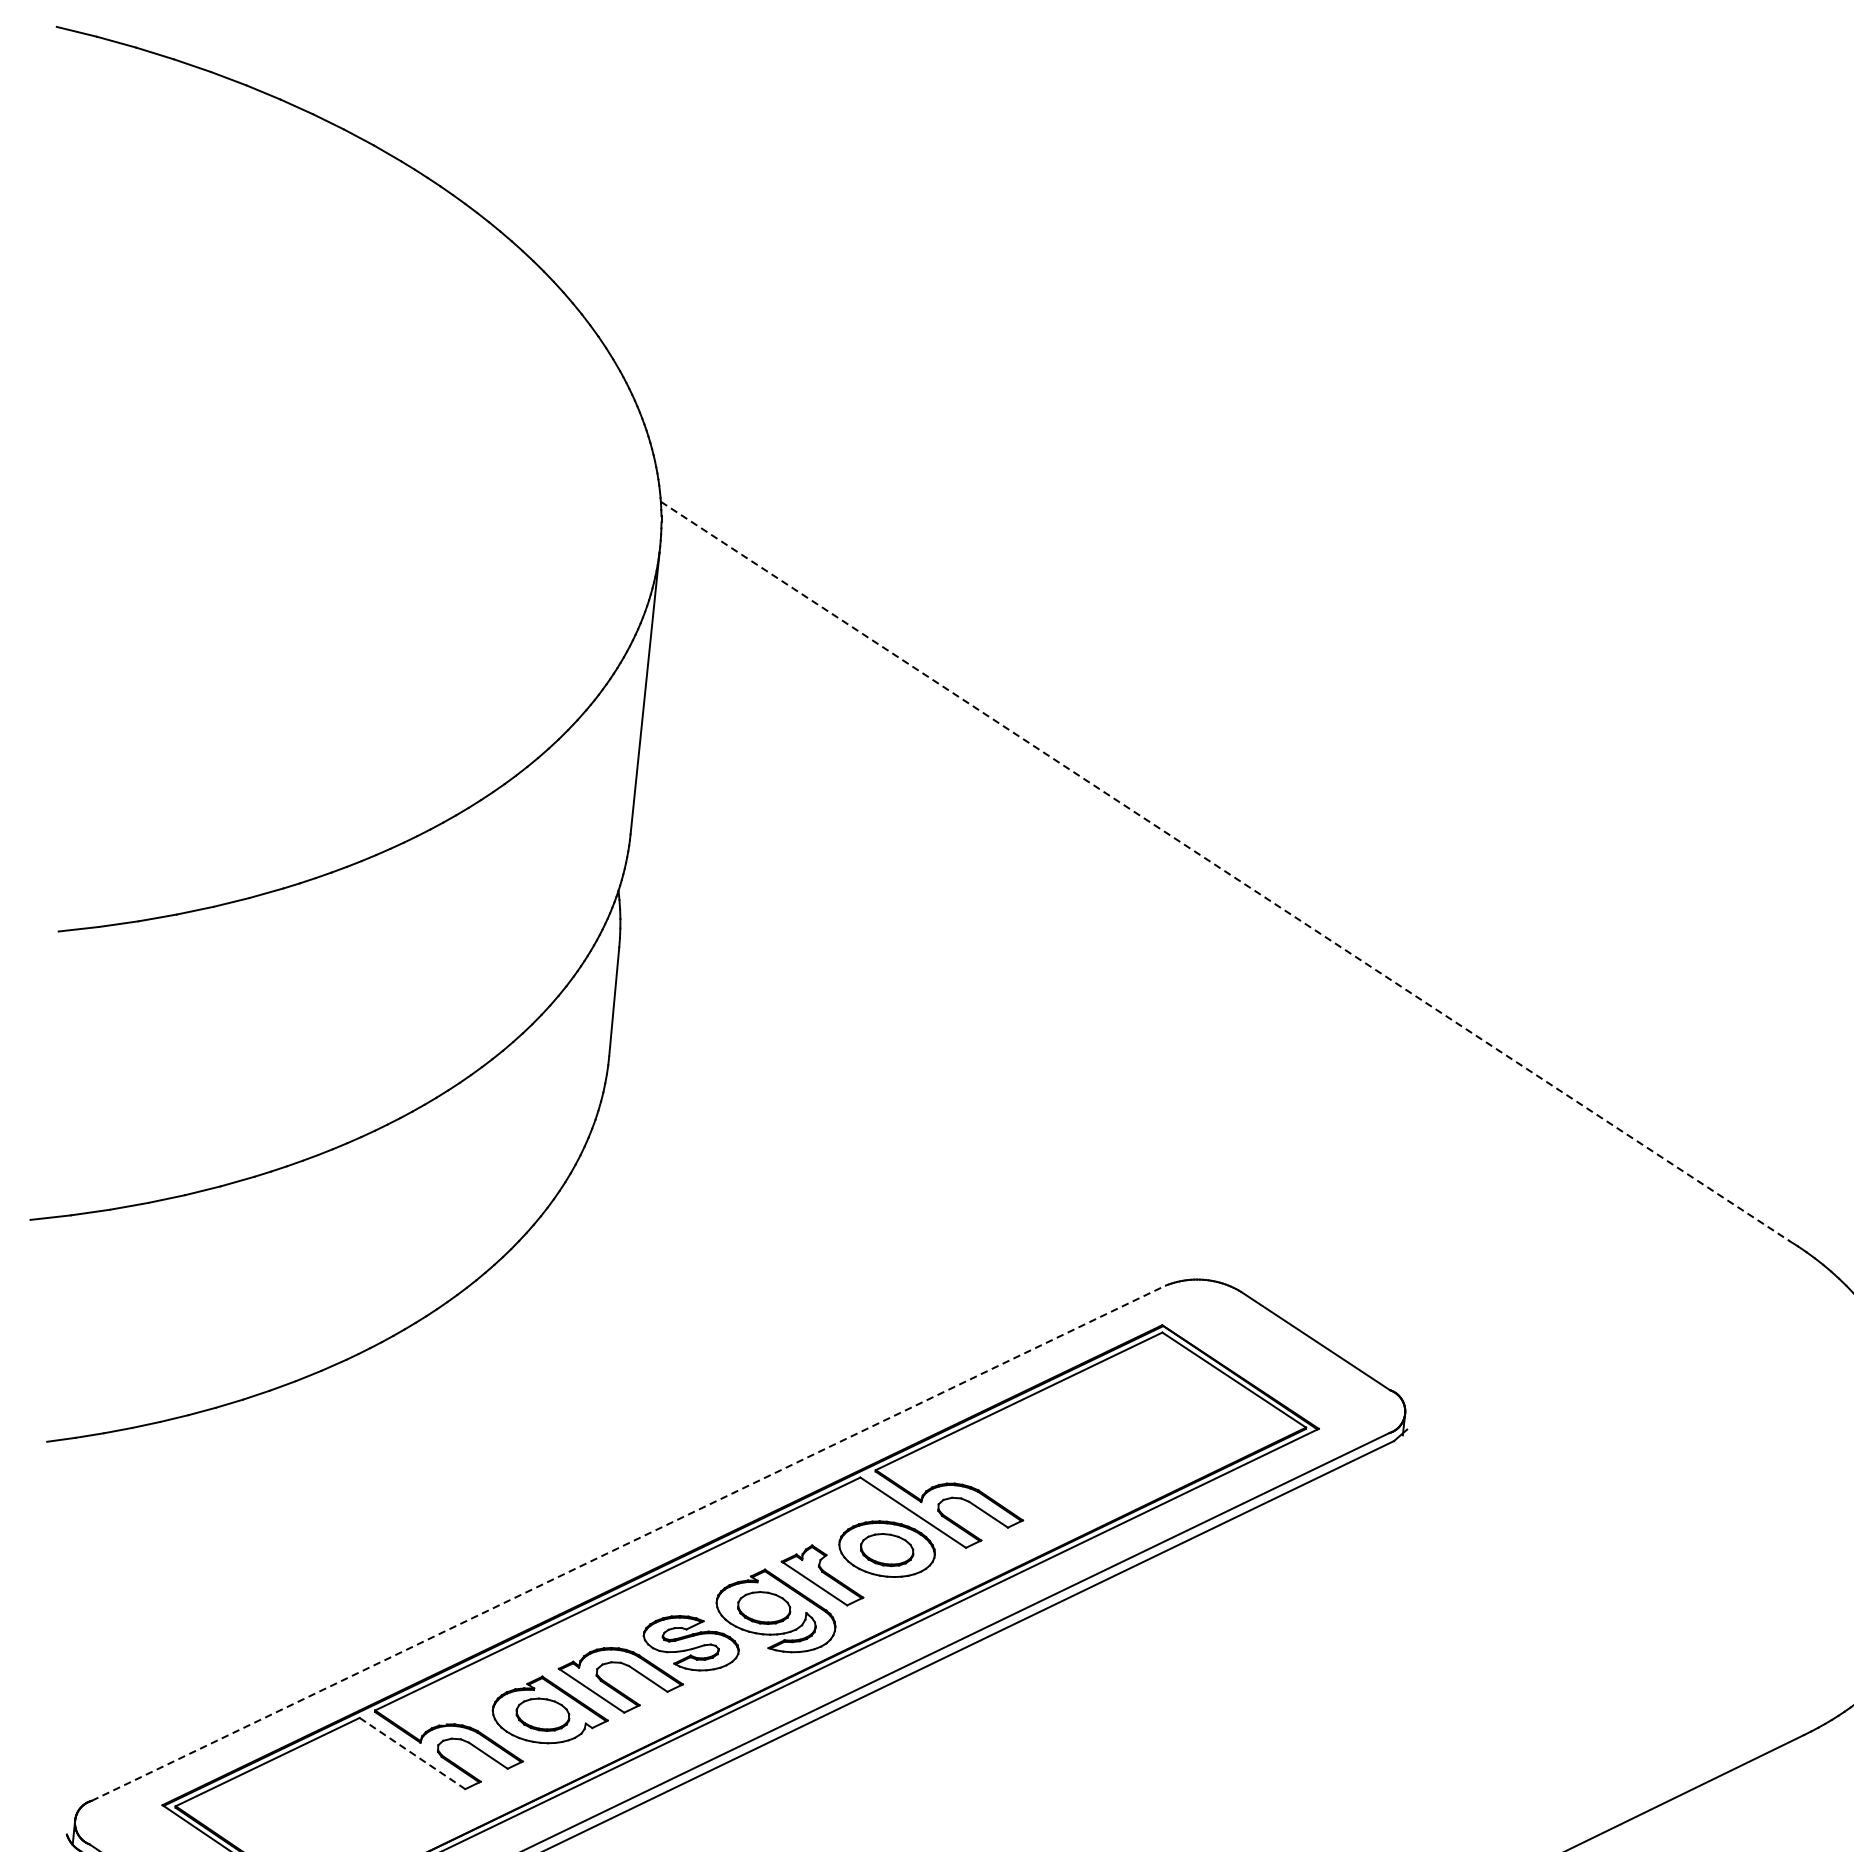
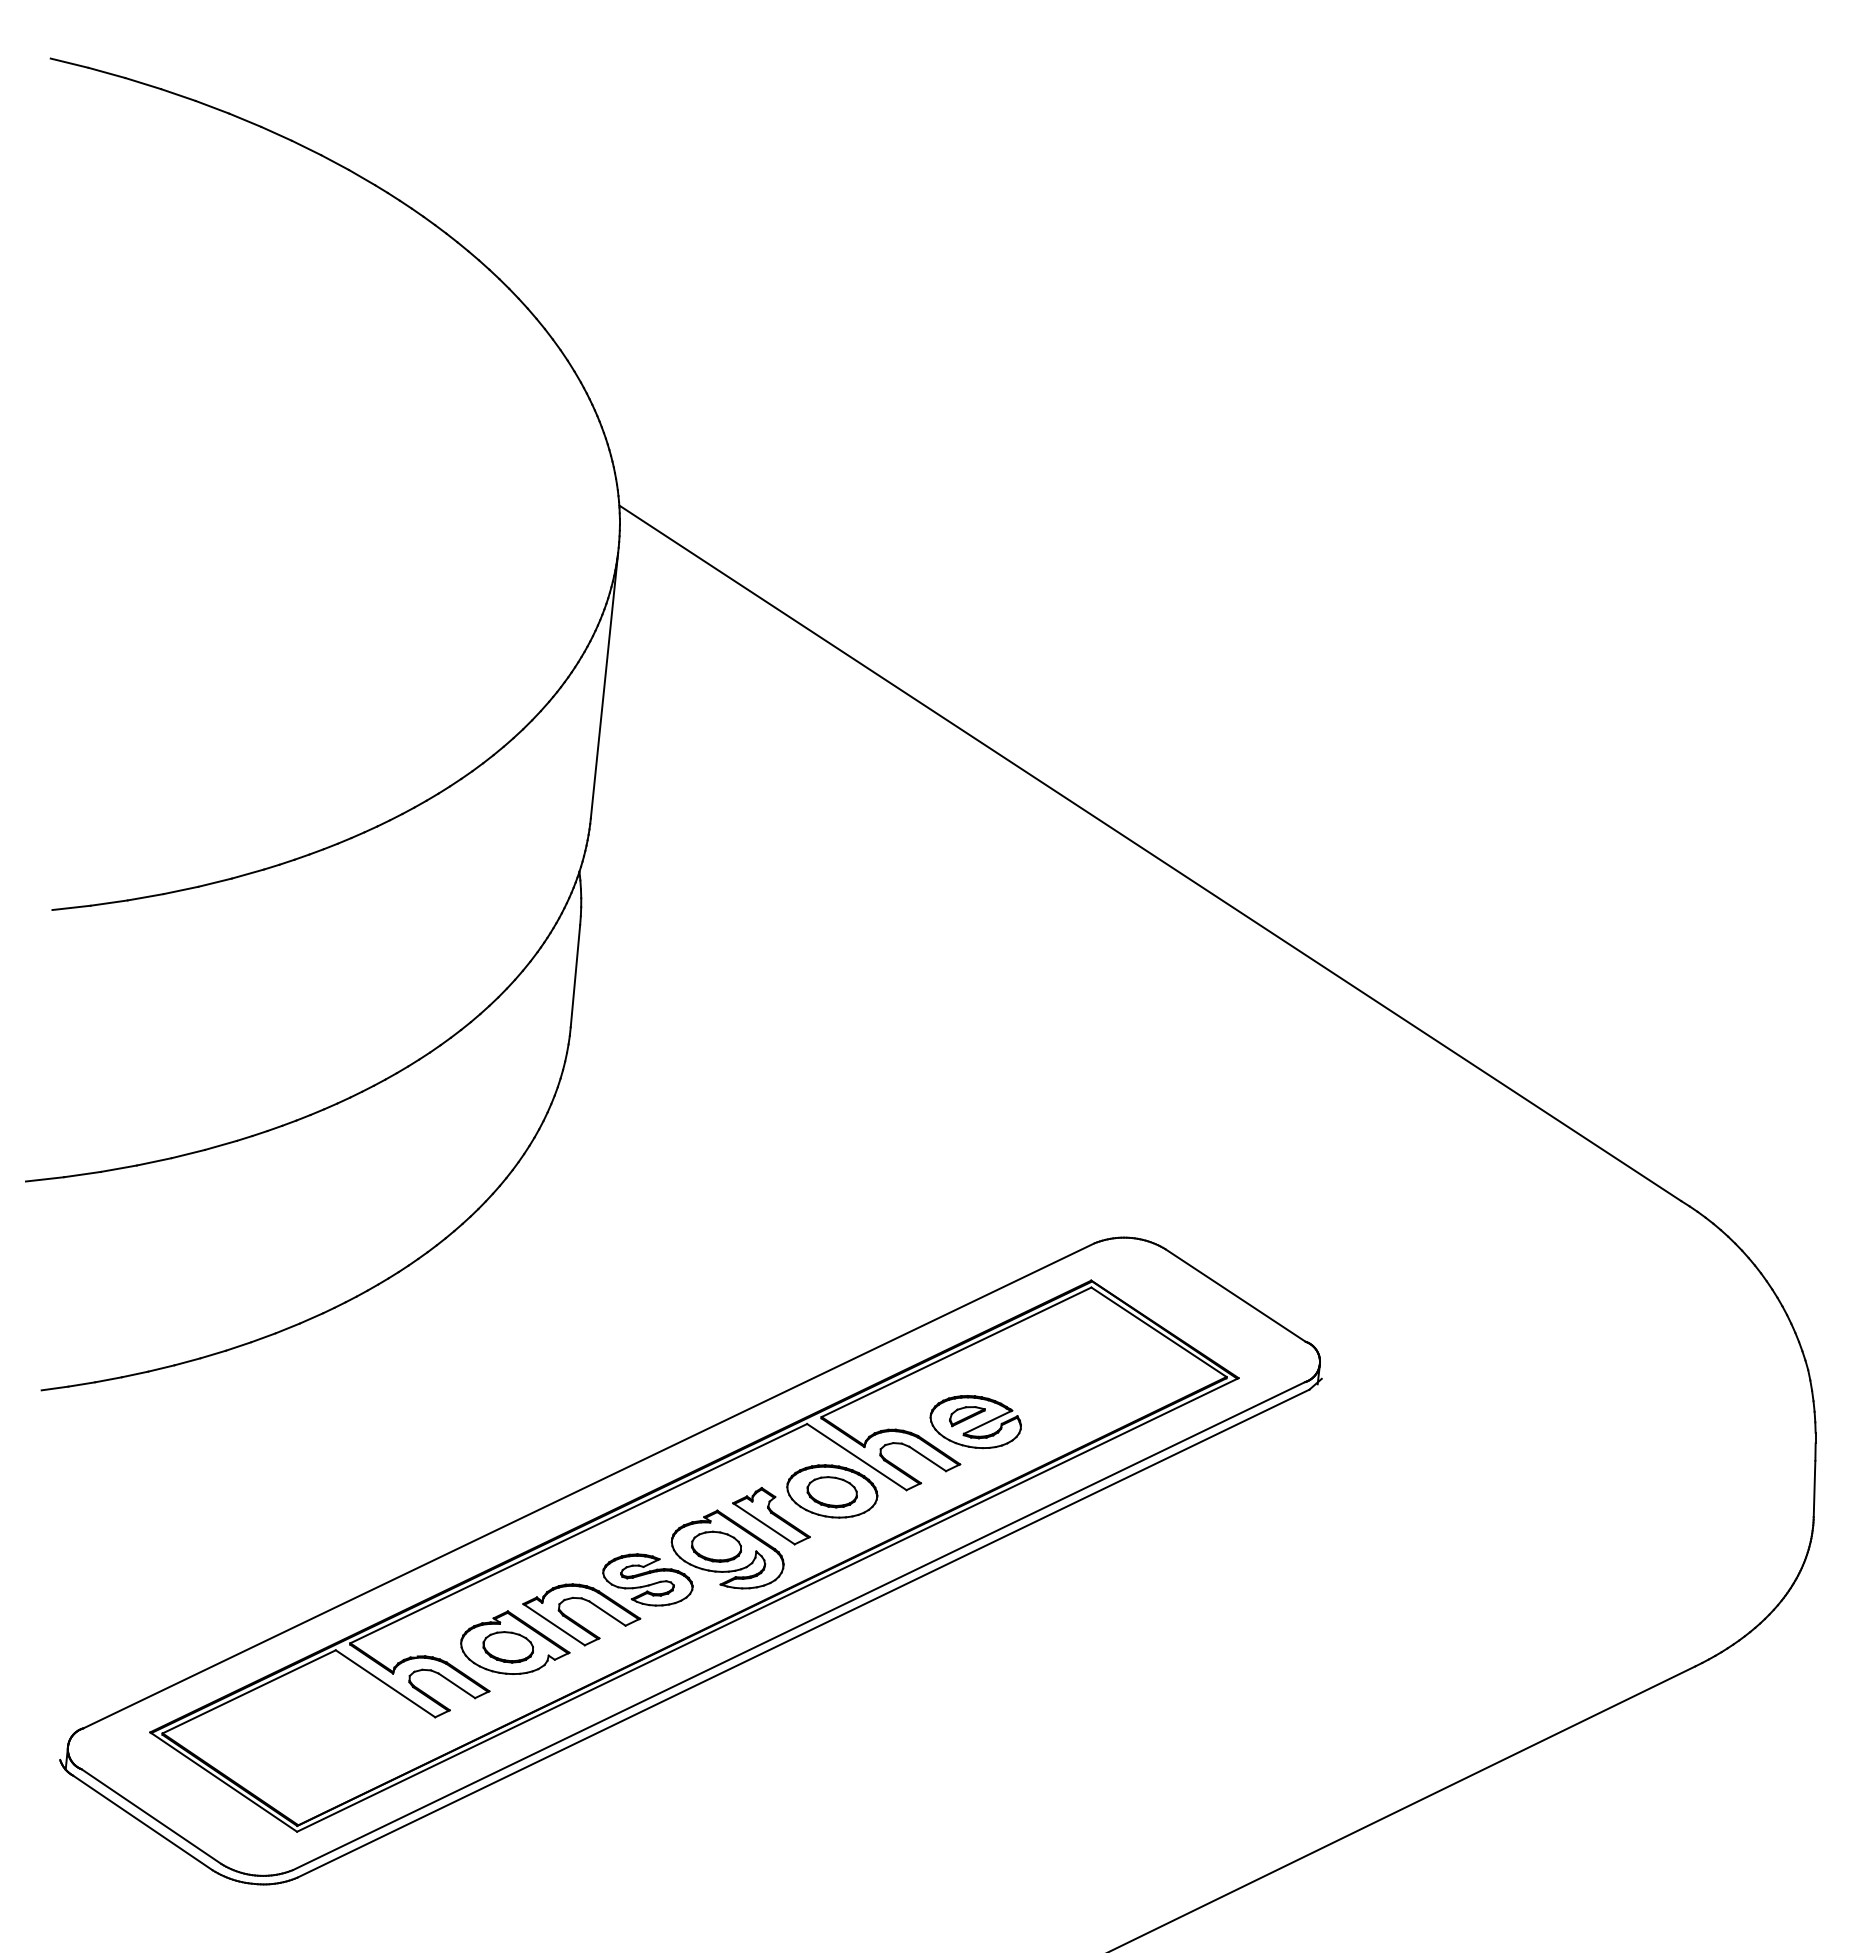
line: (1225, 871) -> (1150, 853), dashed -> solid
part: (1039, 1475) -> (975, 1422), added
line: (629, 1542) -> (589, 1485), dashed -> solid
line: (412, 1753) -> (385, 1683), dashed -> solid

